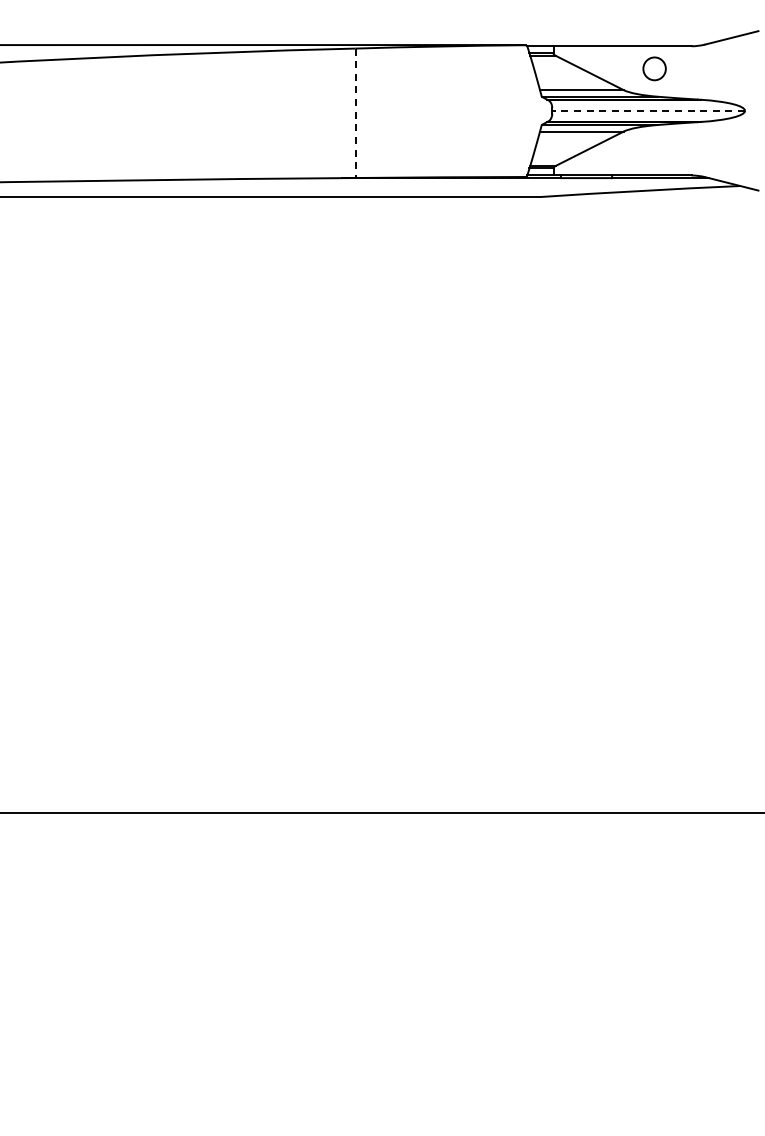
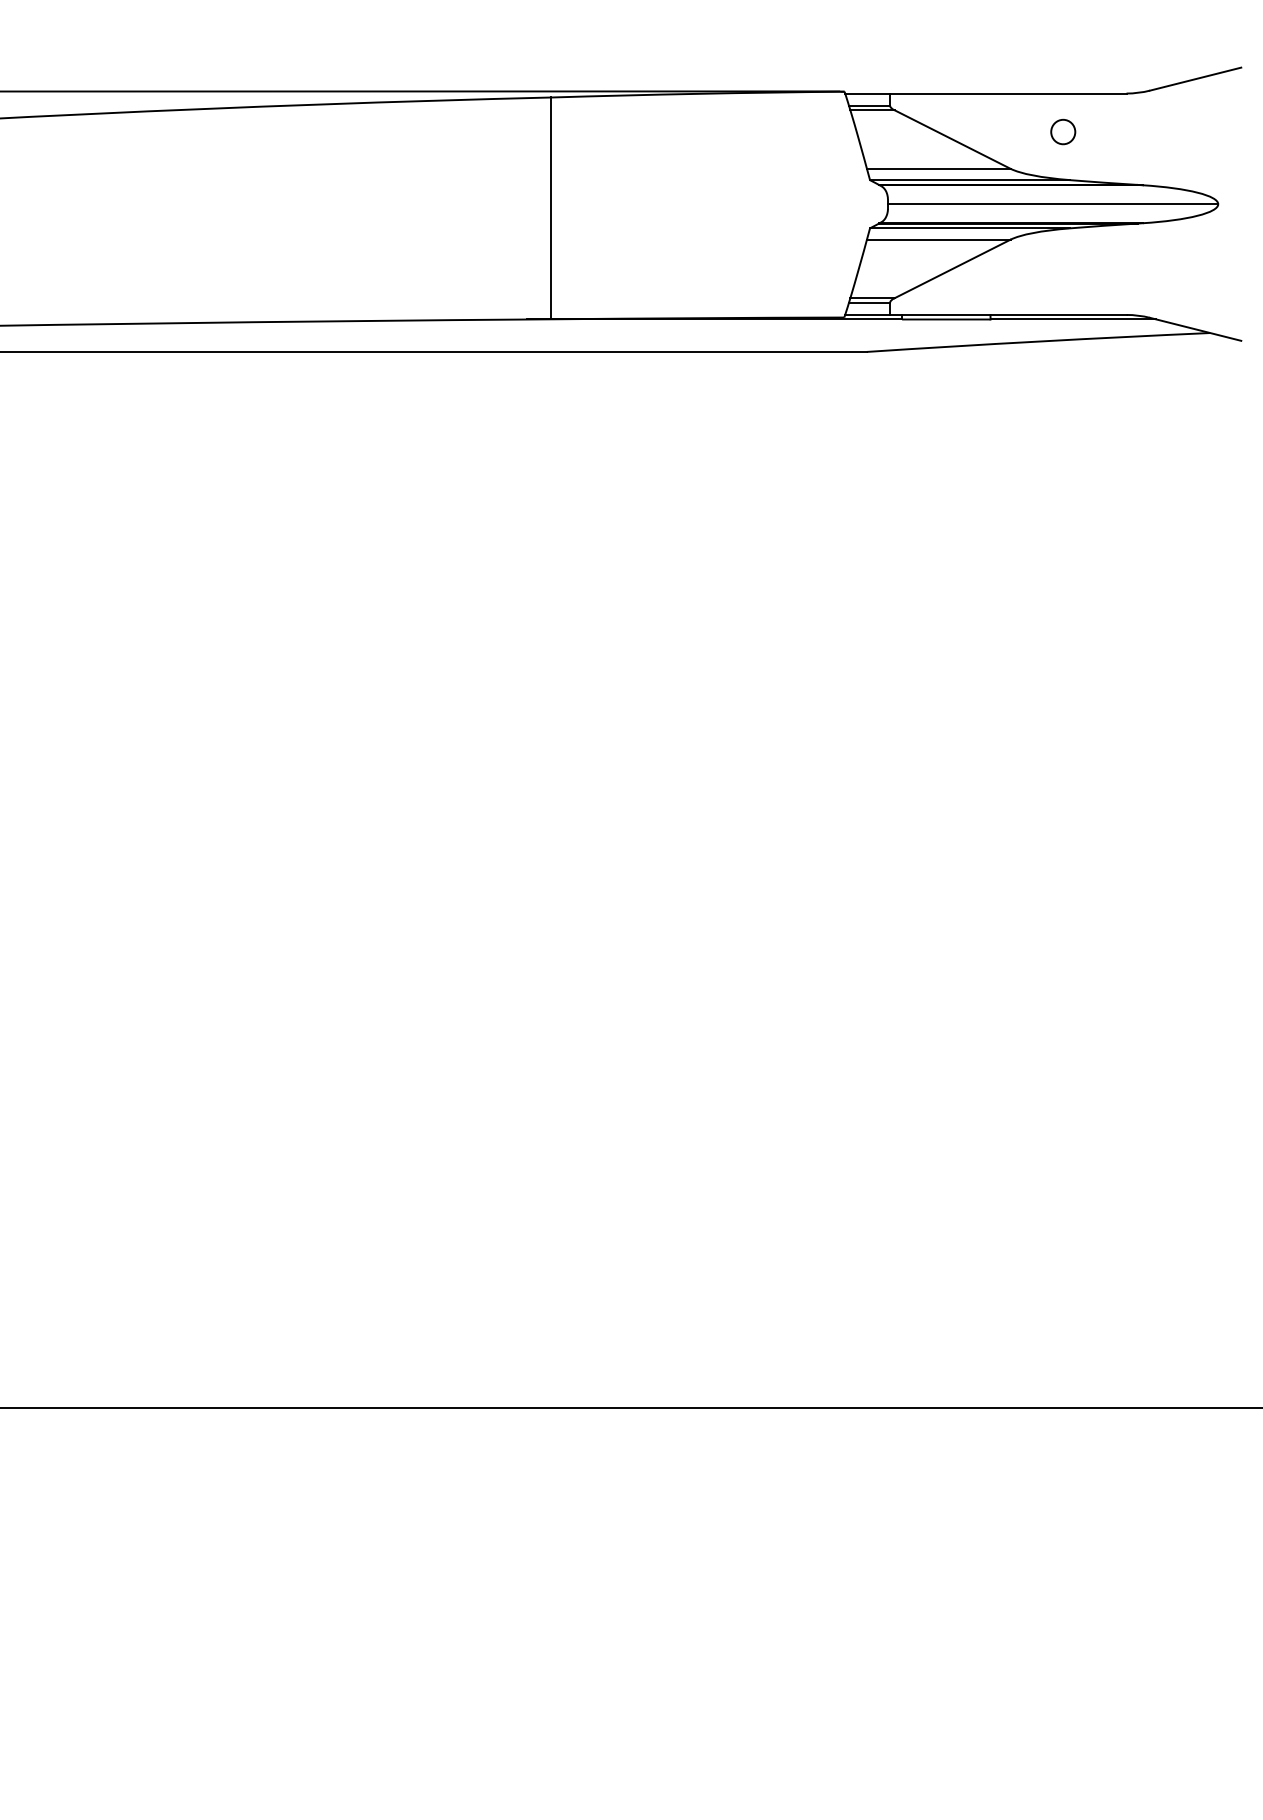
part: (654, 68) -> (1063, 131), size x0.62
line: (648, 110) -> (1052, 203), dashed -> solid
line: (355, 113) -> (550, 208), dashed -> solid

